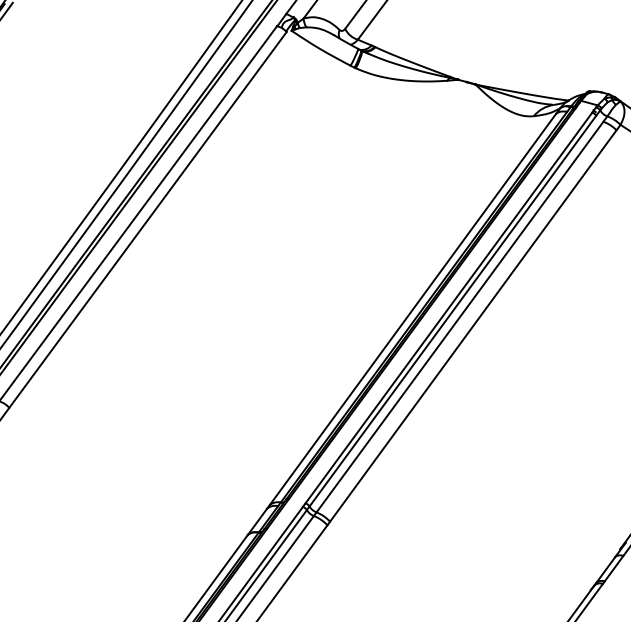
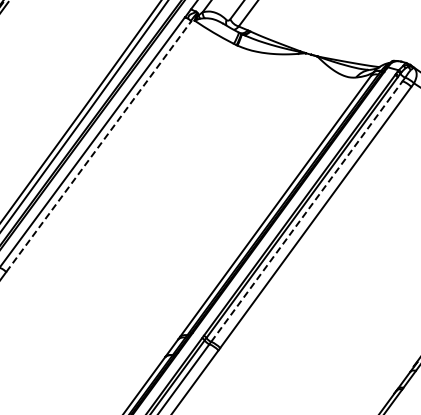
line: (147, 219) -> (98, 146), solid -> dashed
line: (459, 316) -> (306, 211), solid -> dashed

